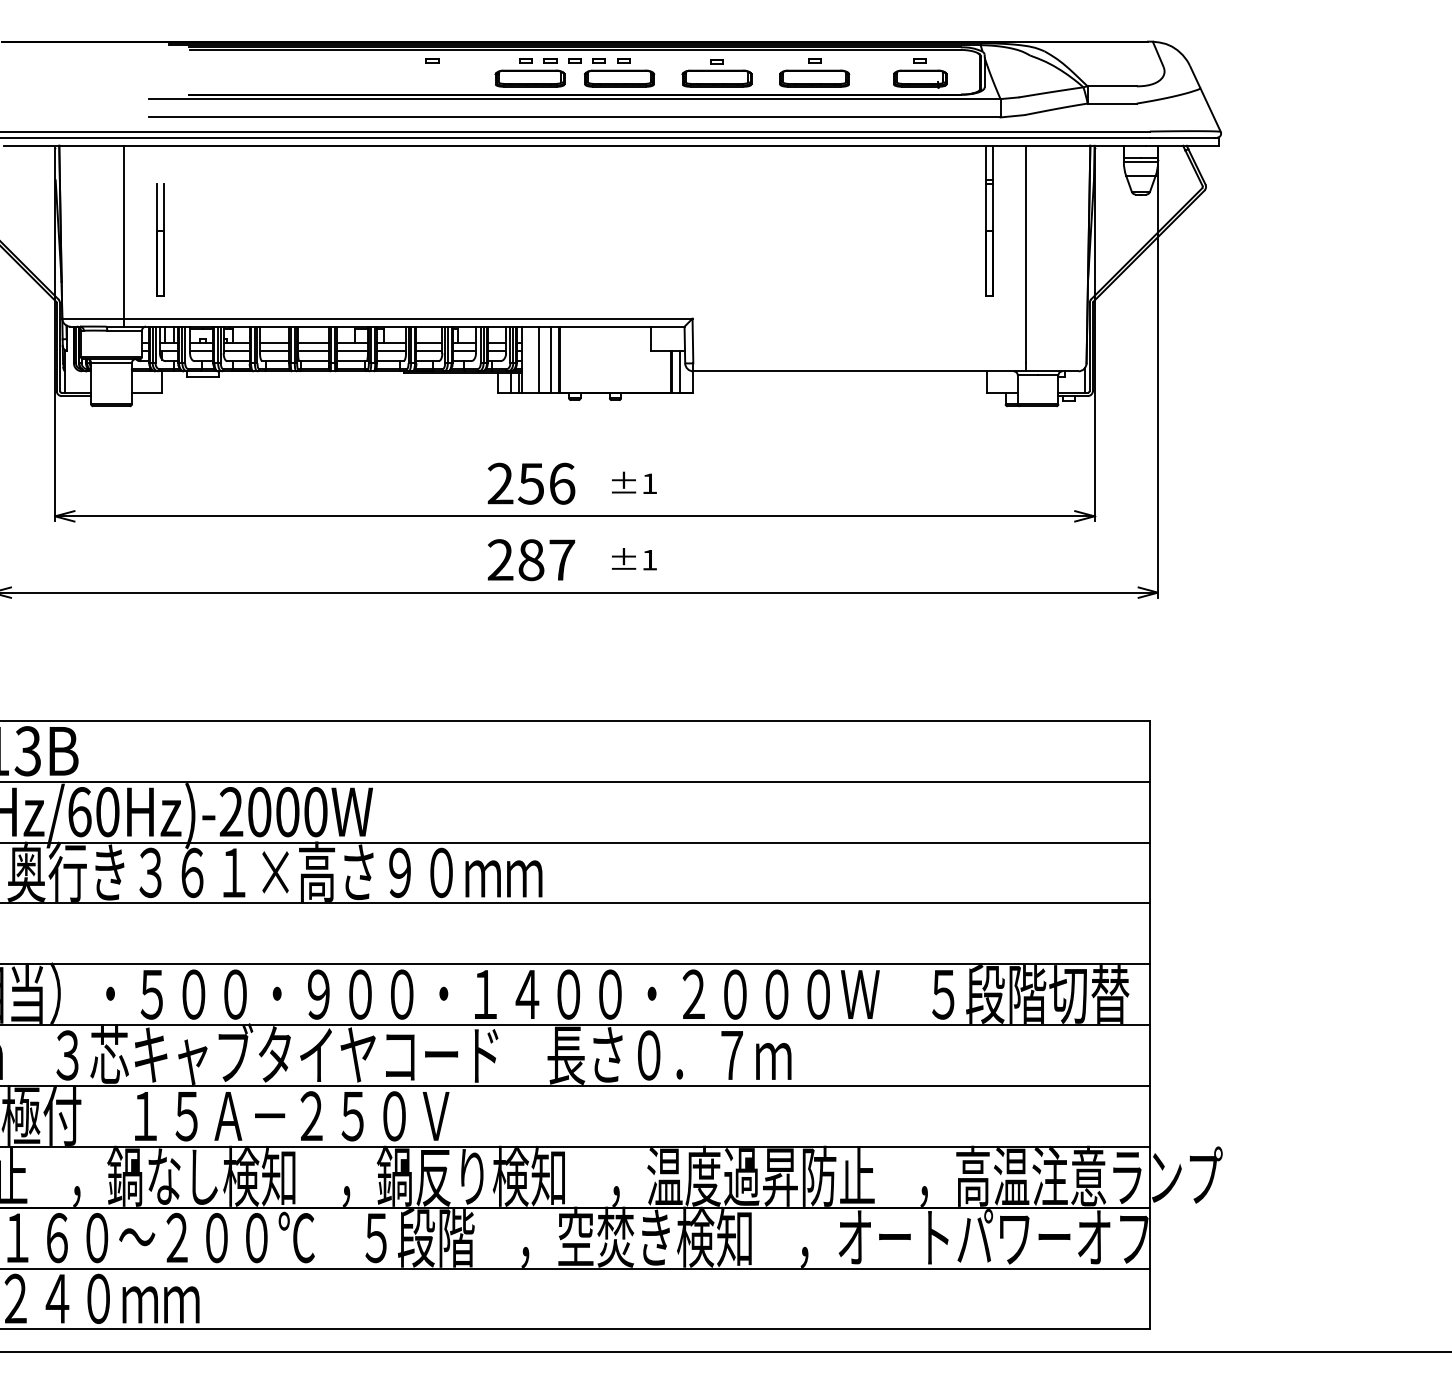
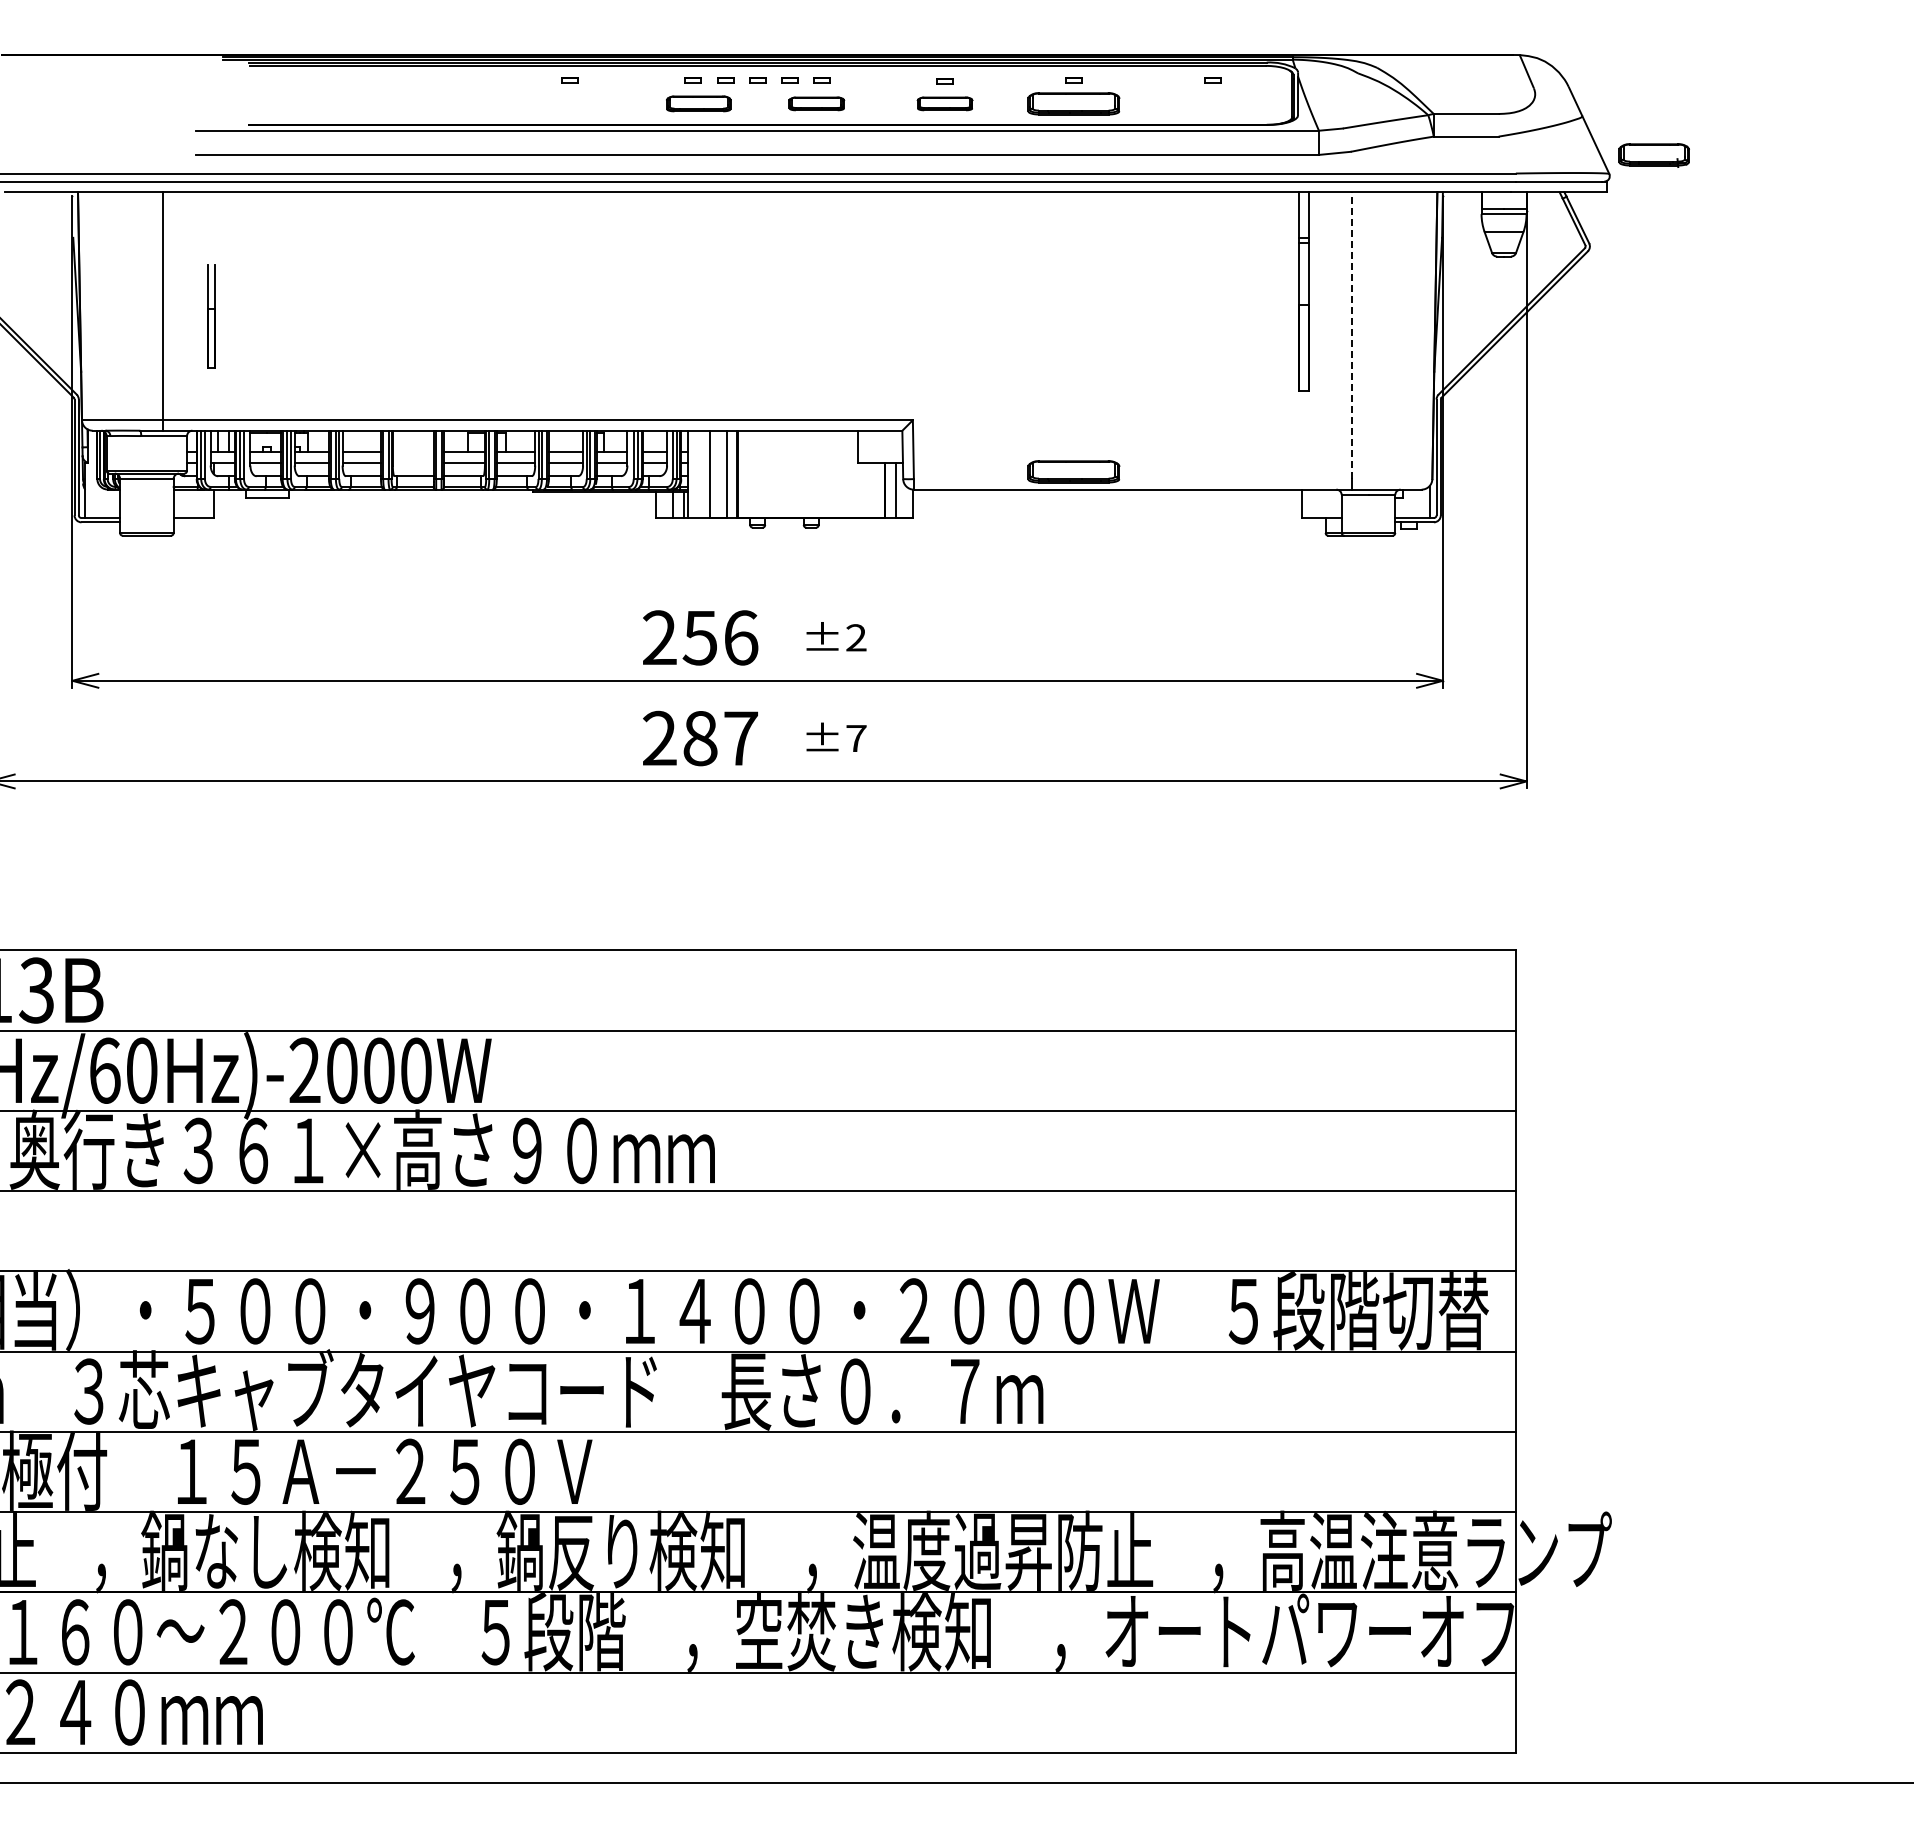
part: (529, 78) -> (698, 103), size x0.7
part: (619, 78) -> (816, 103), size x0.6
part: (716, 78) -> (944, 103), size x0.6
part: (919, 79) -> (1653, 155), moved
part: (159, 240) -> (210, 316), size x0.7
line: (1025, 254) -> (1352, 335), solid -> dashed
line: (312, 343) -> (412, 452), removed
line: (312, 350) -> (412, 462), removed
part: (814, 357) -> (1073, 471), added
text: (649, 483) -> (856, 637), ±1 -> ±2
text: (649, 560) -> (856, 738), ±1 -> ±7

